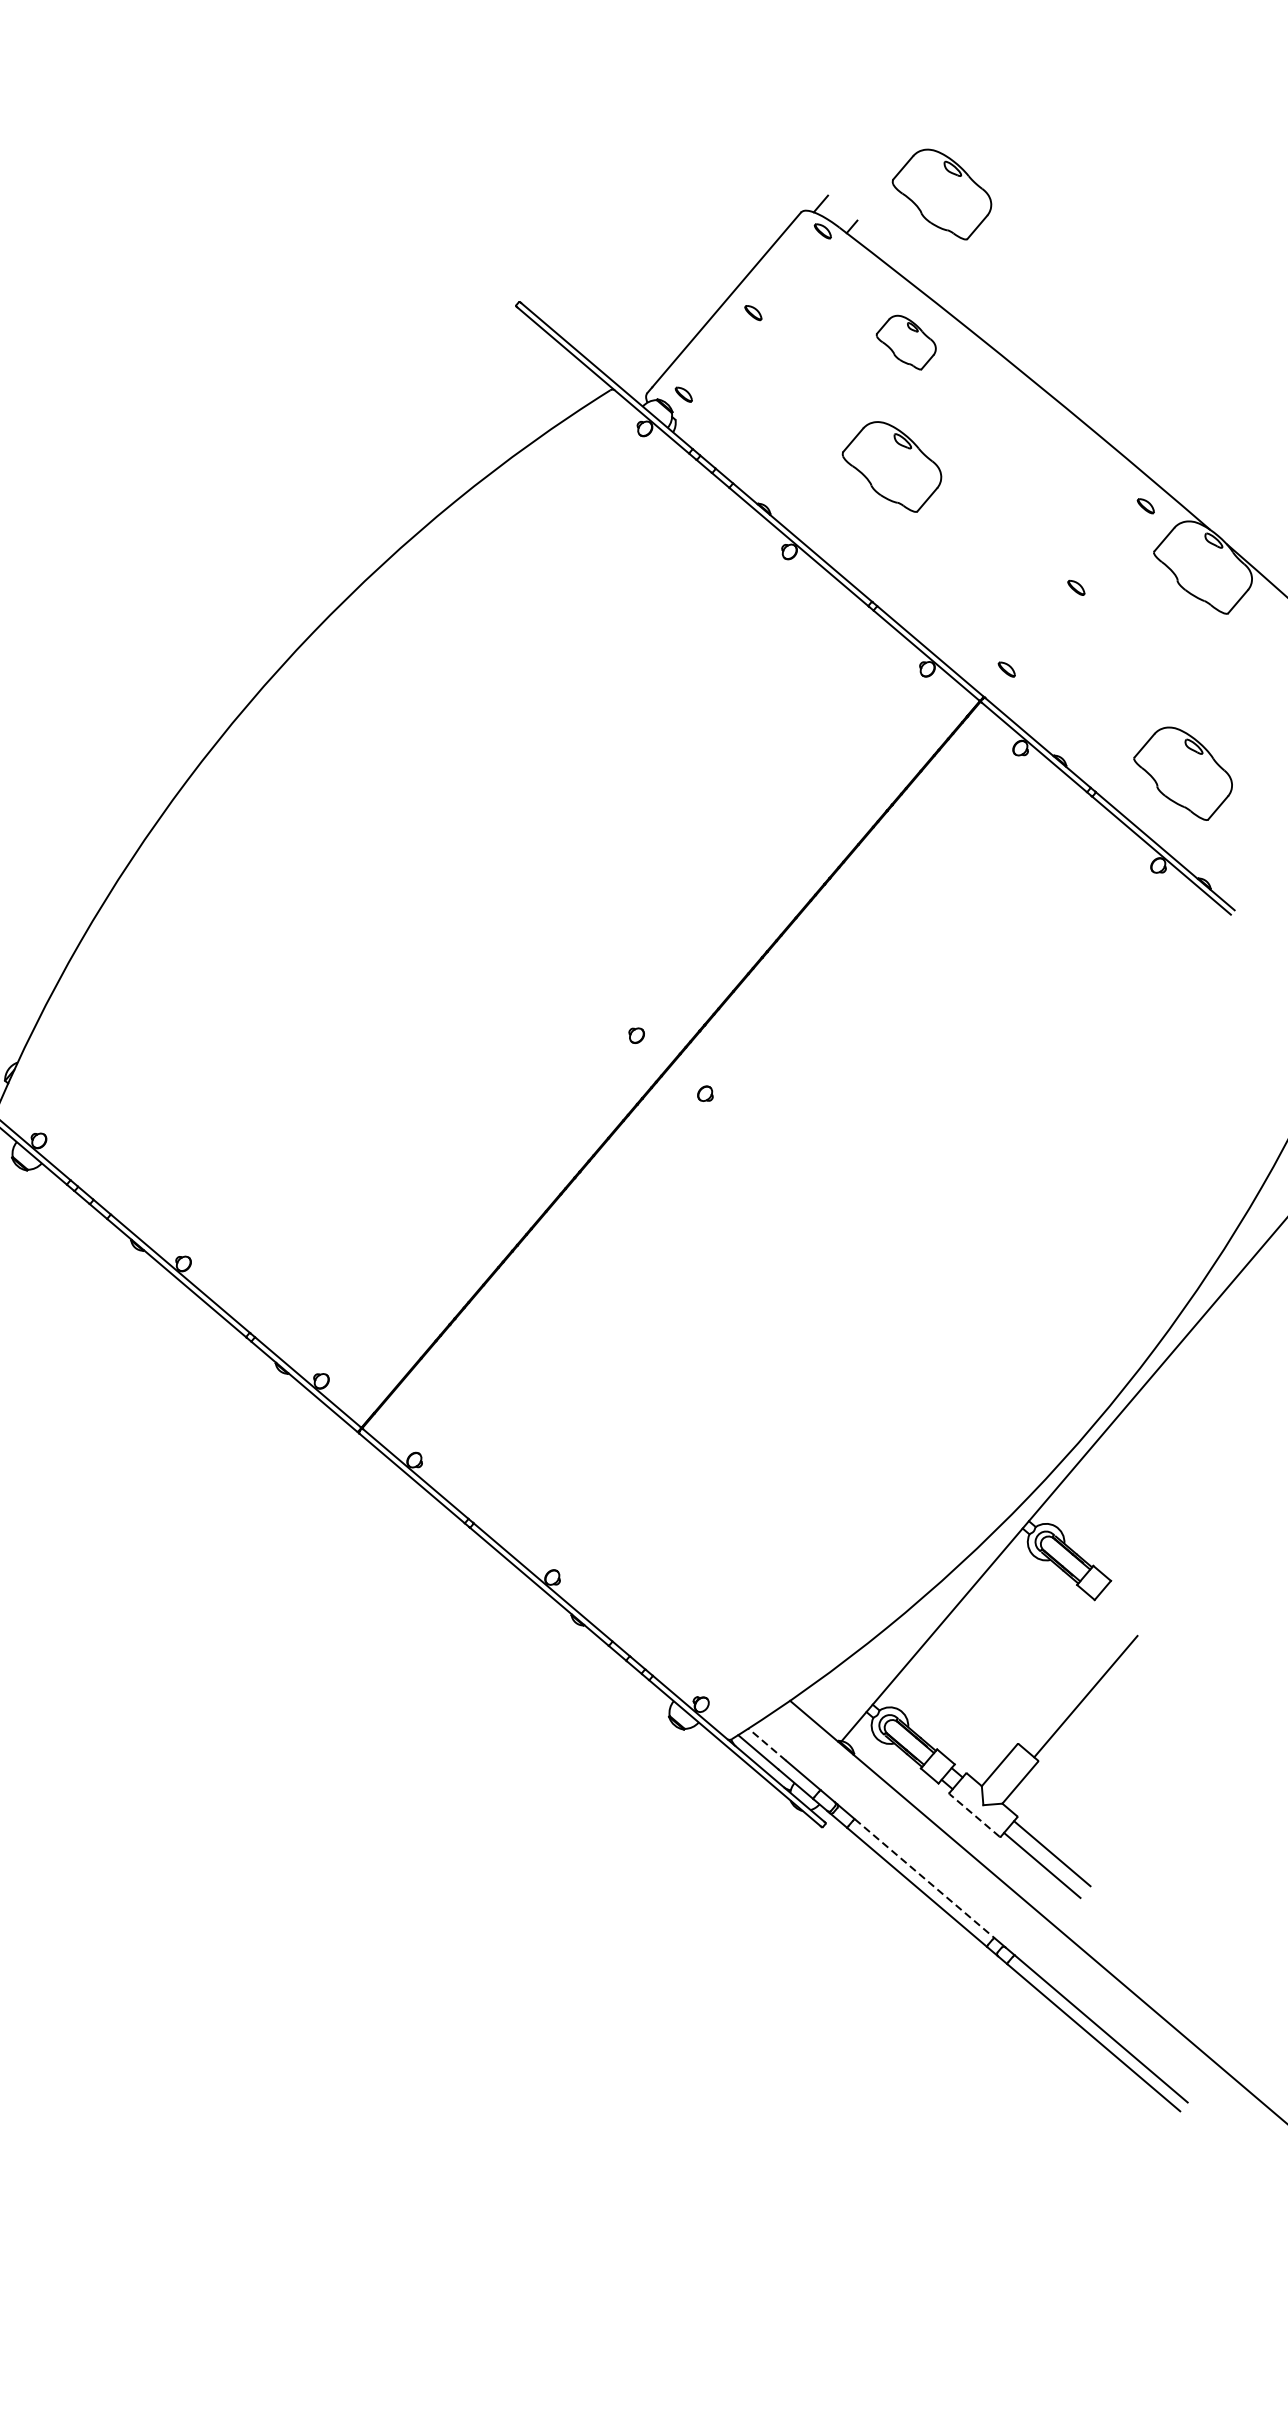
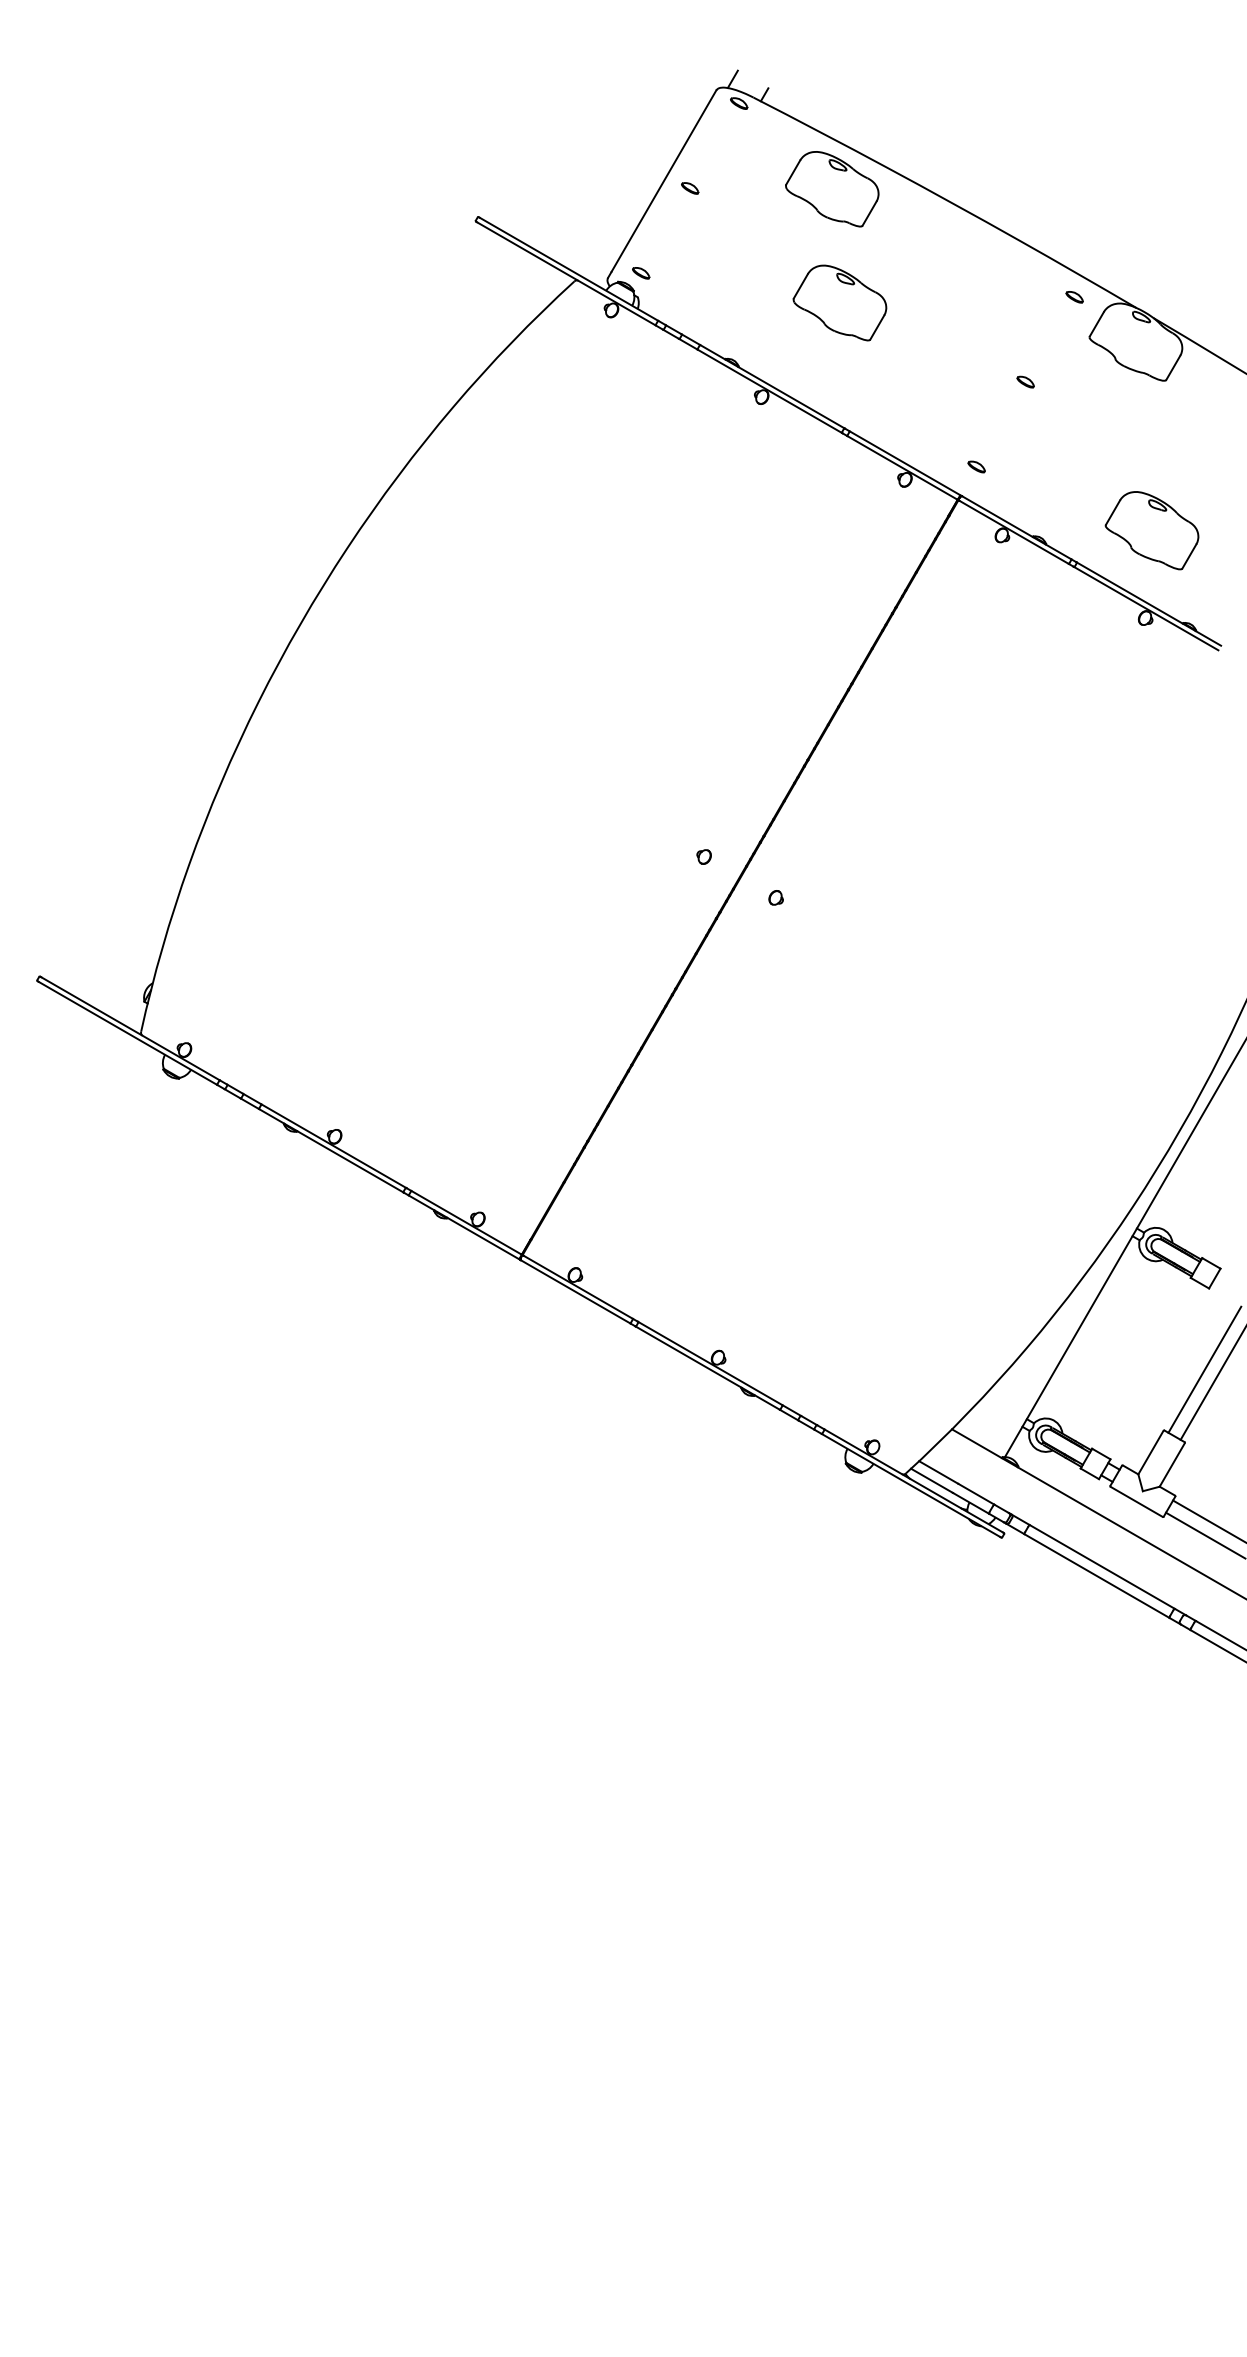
part: (941, 192) -> (839, 49), removed
part: (906, 342) -> (832, 189), size x1.67
line: (1073, 1686) -> (1204, 1369), added
line: (767, 1744) -> (938, 1472), dashed -> solid
line: (974, 1814) -> (1136, 1501), dashed -> solid
line: (925, 1878) -> (1102, 1566), dashed -> solid

